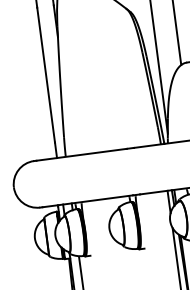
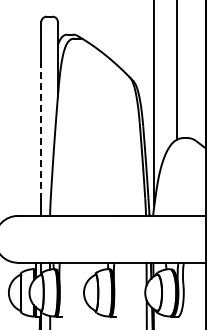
line: (46, 74) -> (41, 131), solid -> dashed

